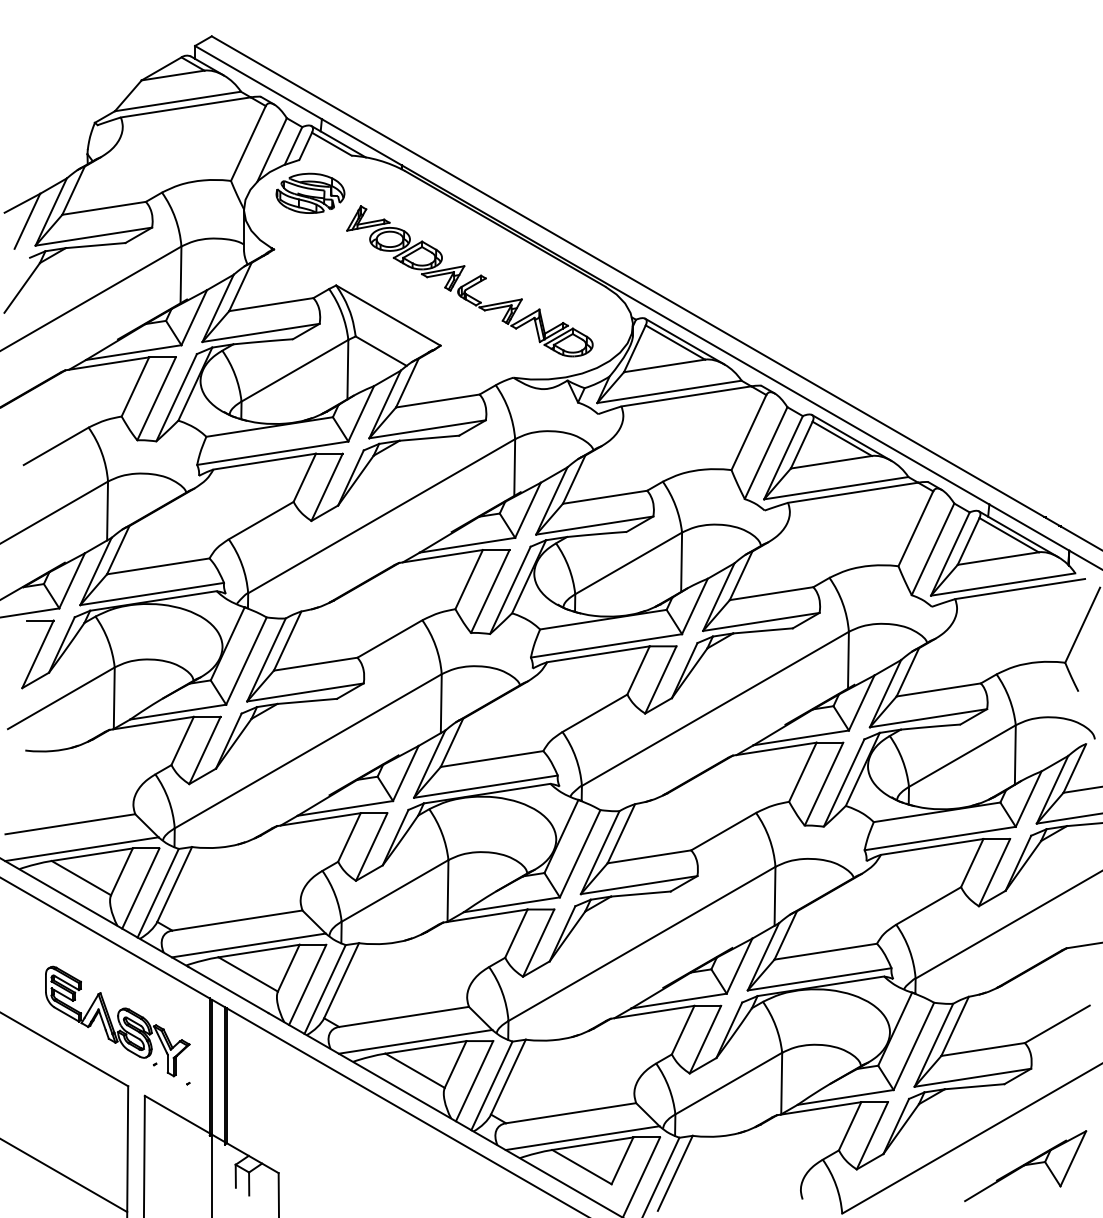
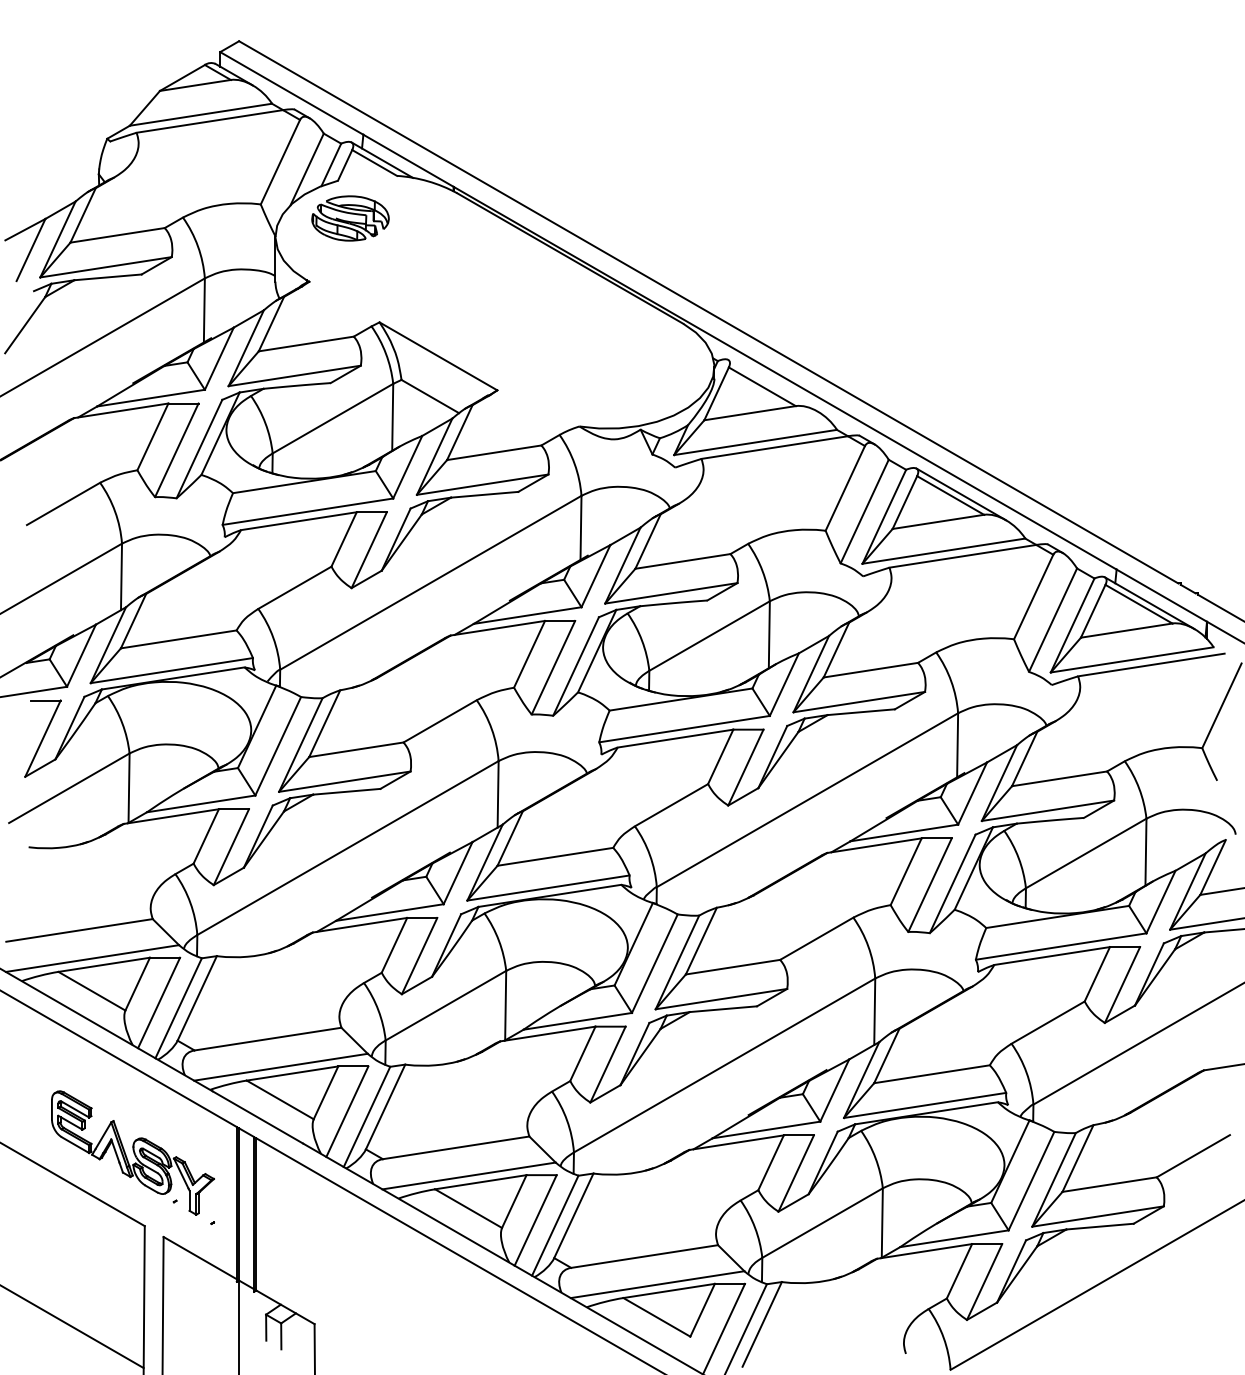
part: (469, 281) -> (529, 317), removed
line: (684, 341) -> (772, 385), removed
part: (1025, 1165) -> (1157, 1315), removed

